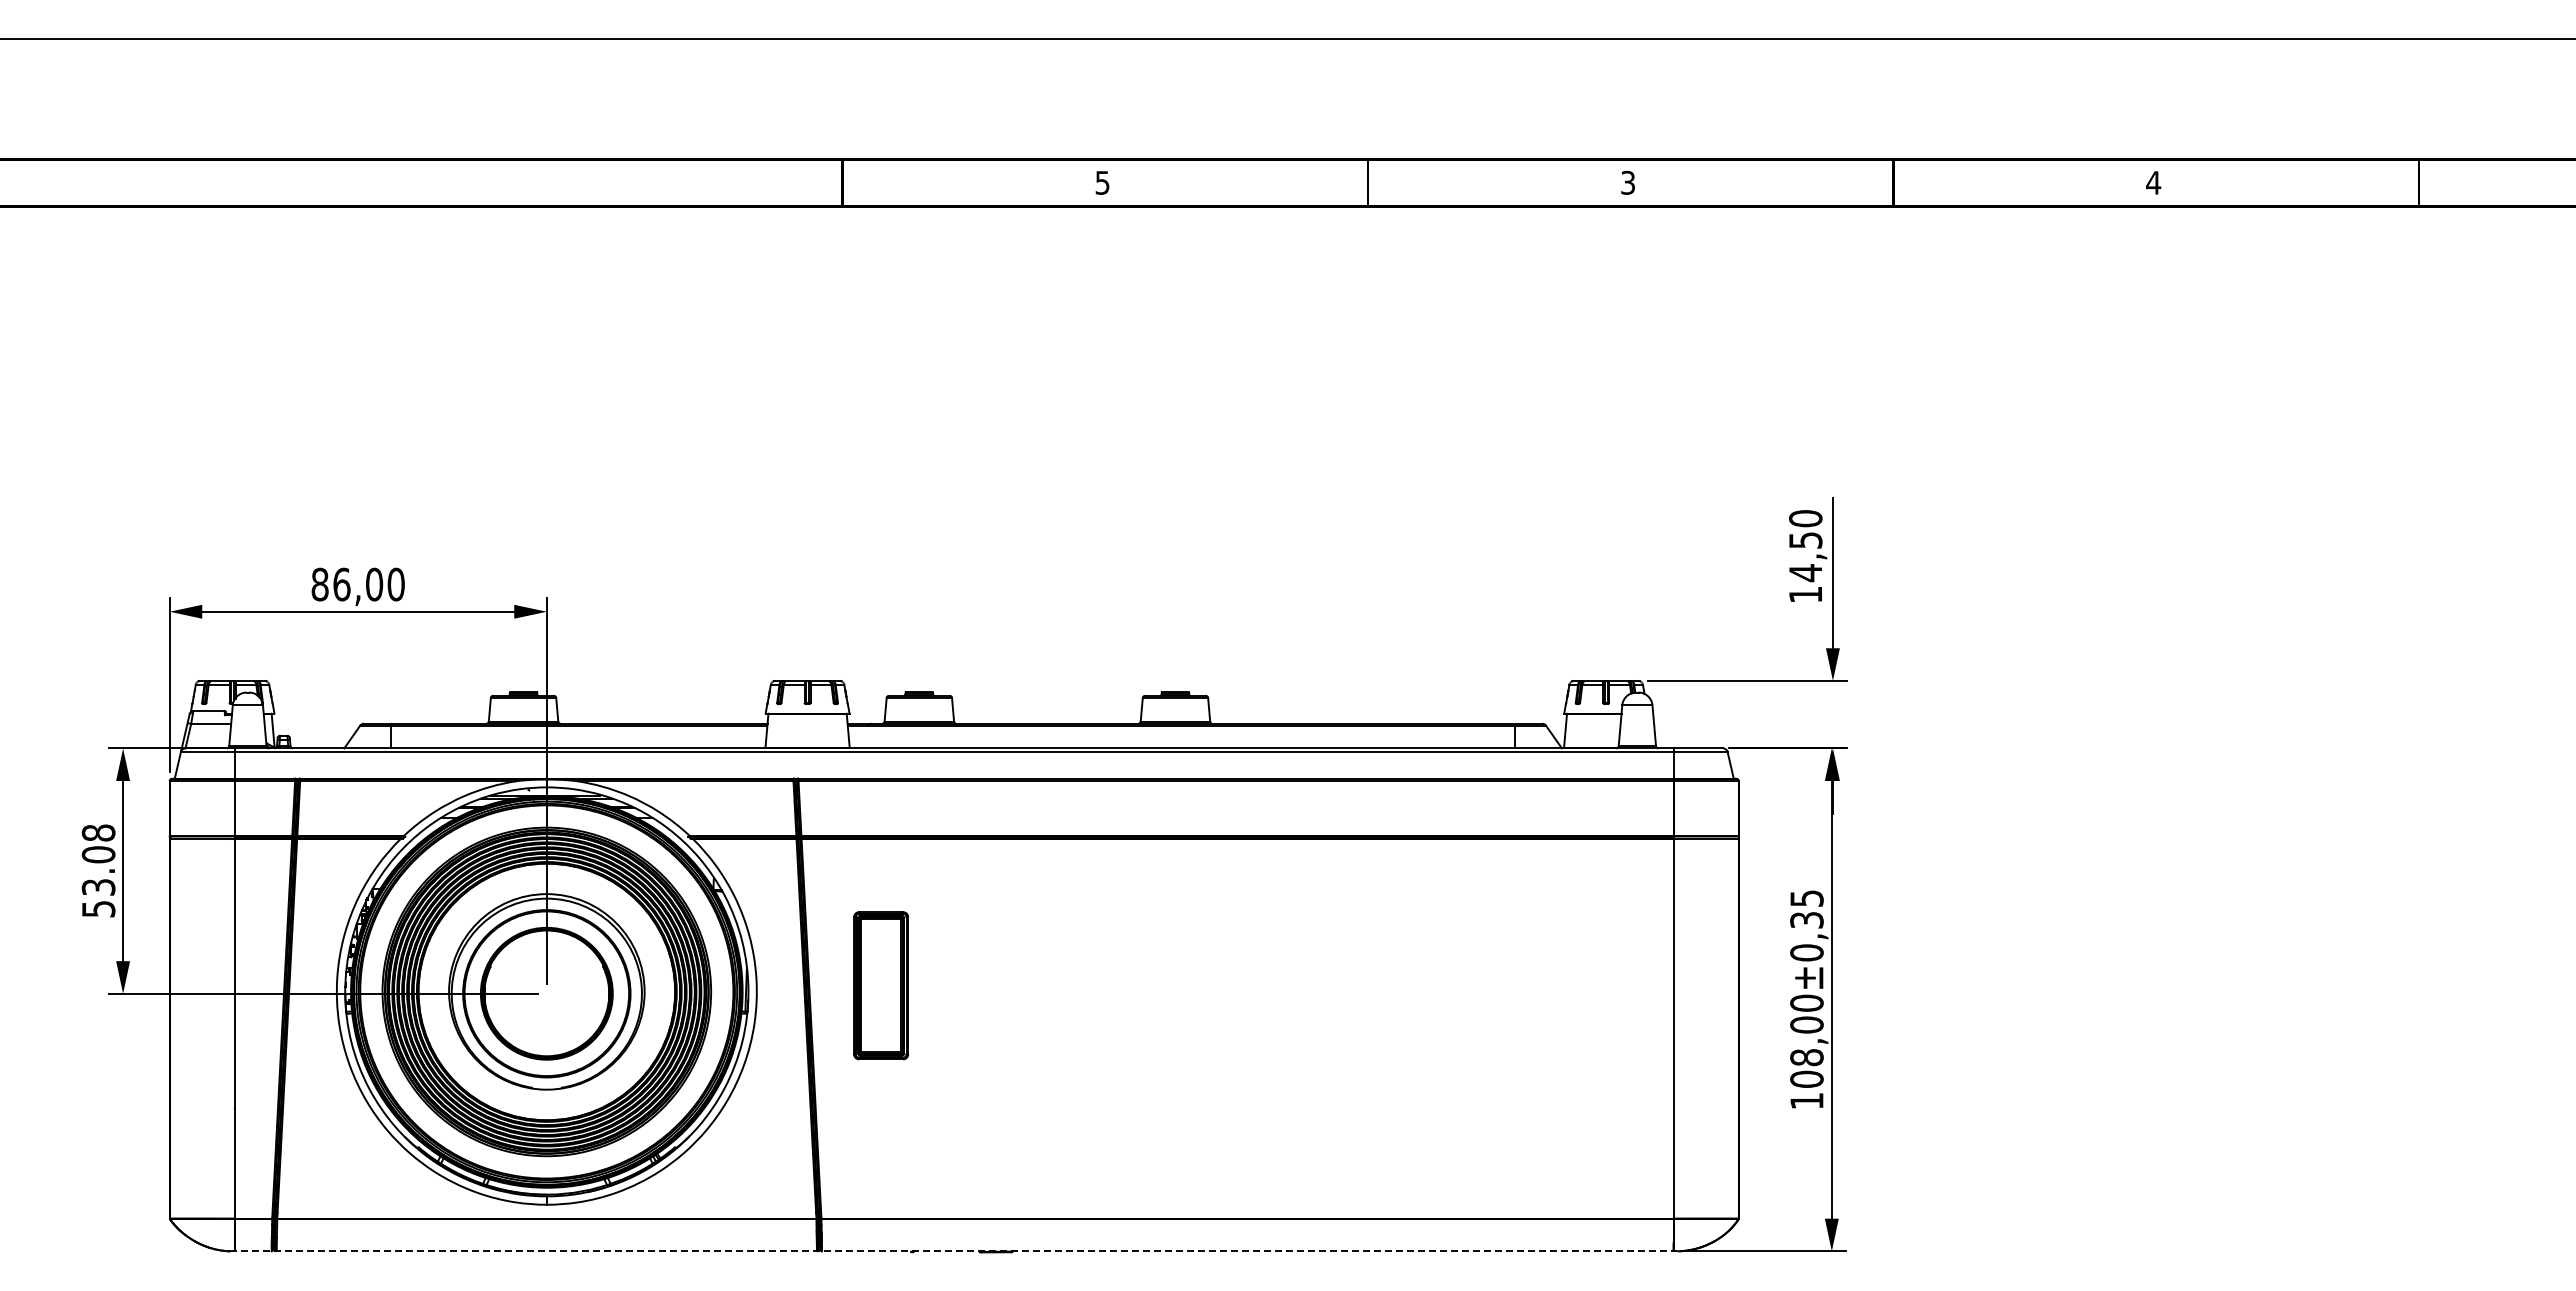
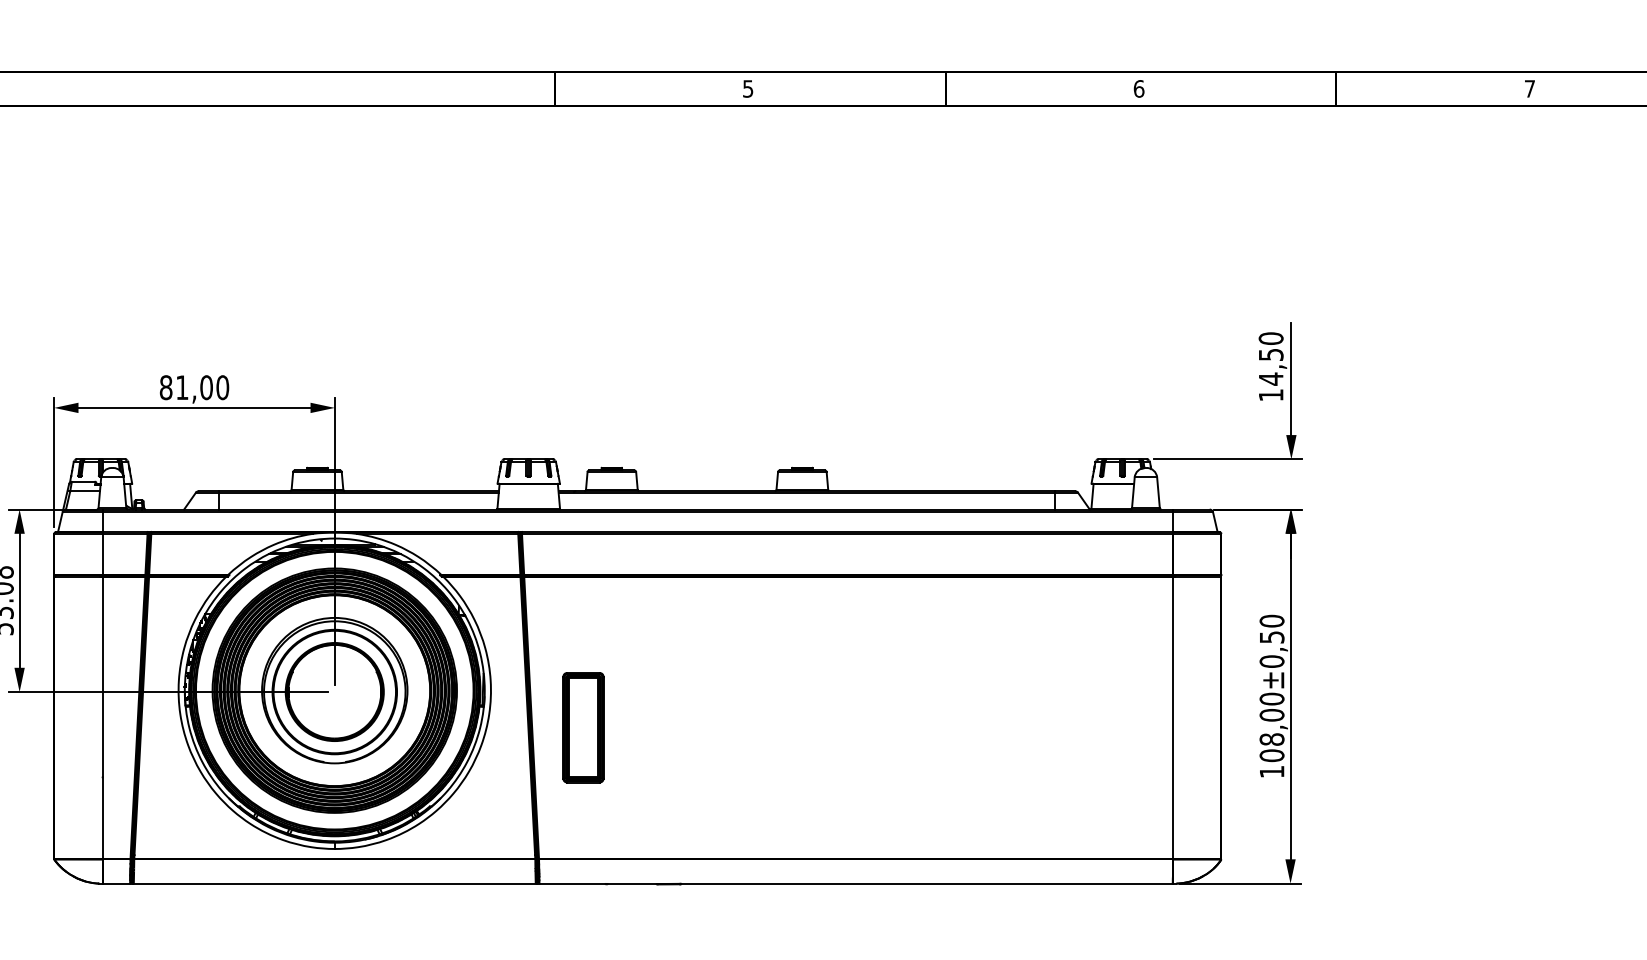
text: (1628, 182) -> (1139, 88), 3 -> 6
text: (2153, 182) -> (1529, 88), 4 -> 7
text: (341, 584) -> (182, 387), 86,00 -> 81,00
text: (1806, 908) -> (1271, 628), 108,00±0,35 -> 108,00±0,50
part: (881, 985) -> (583, 727), moved
line: (953, 1251) -> (637, 883), dashed -> solid

